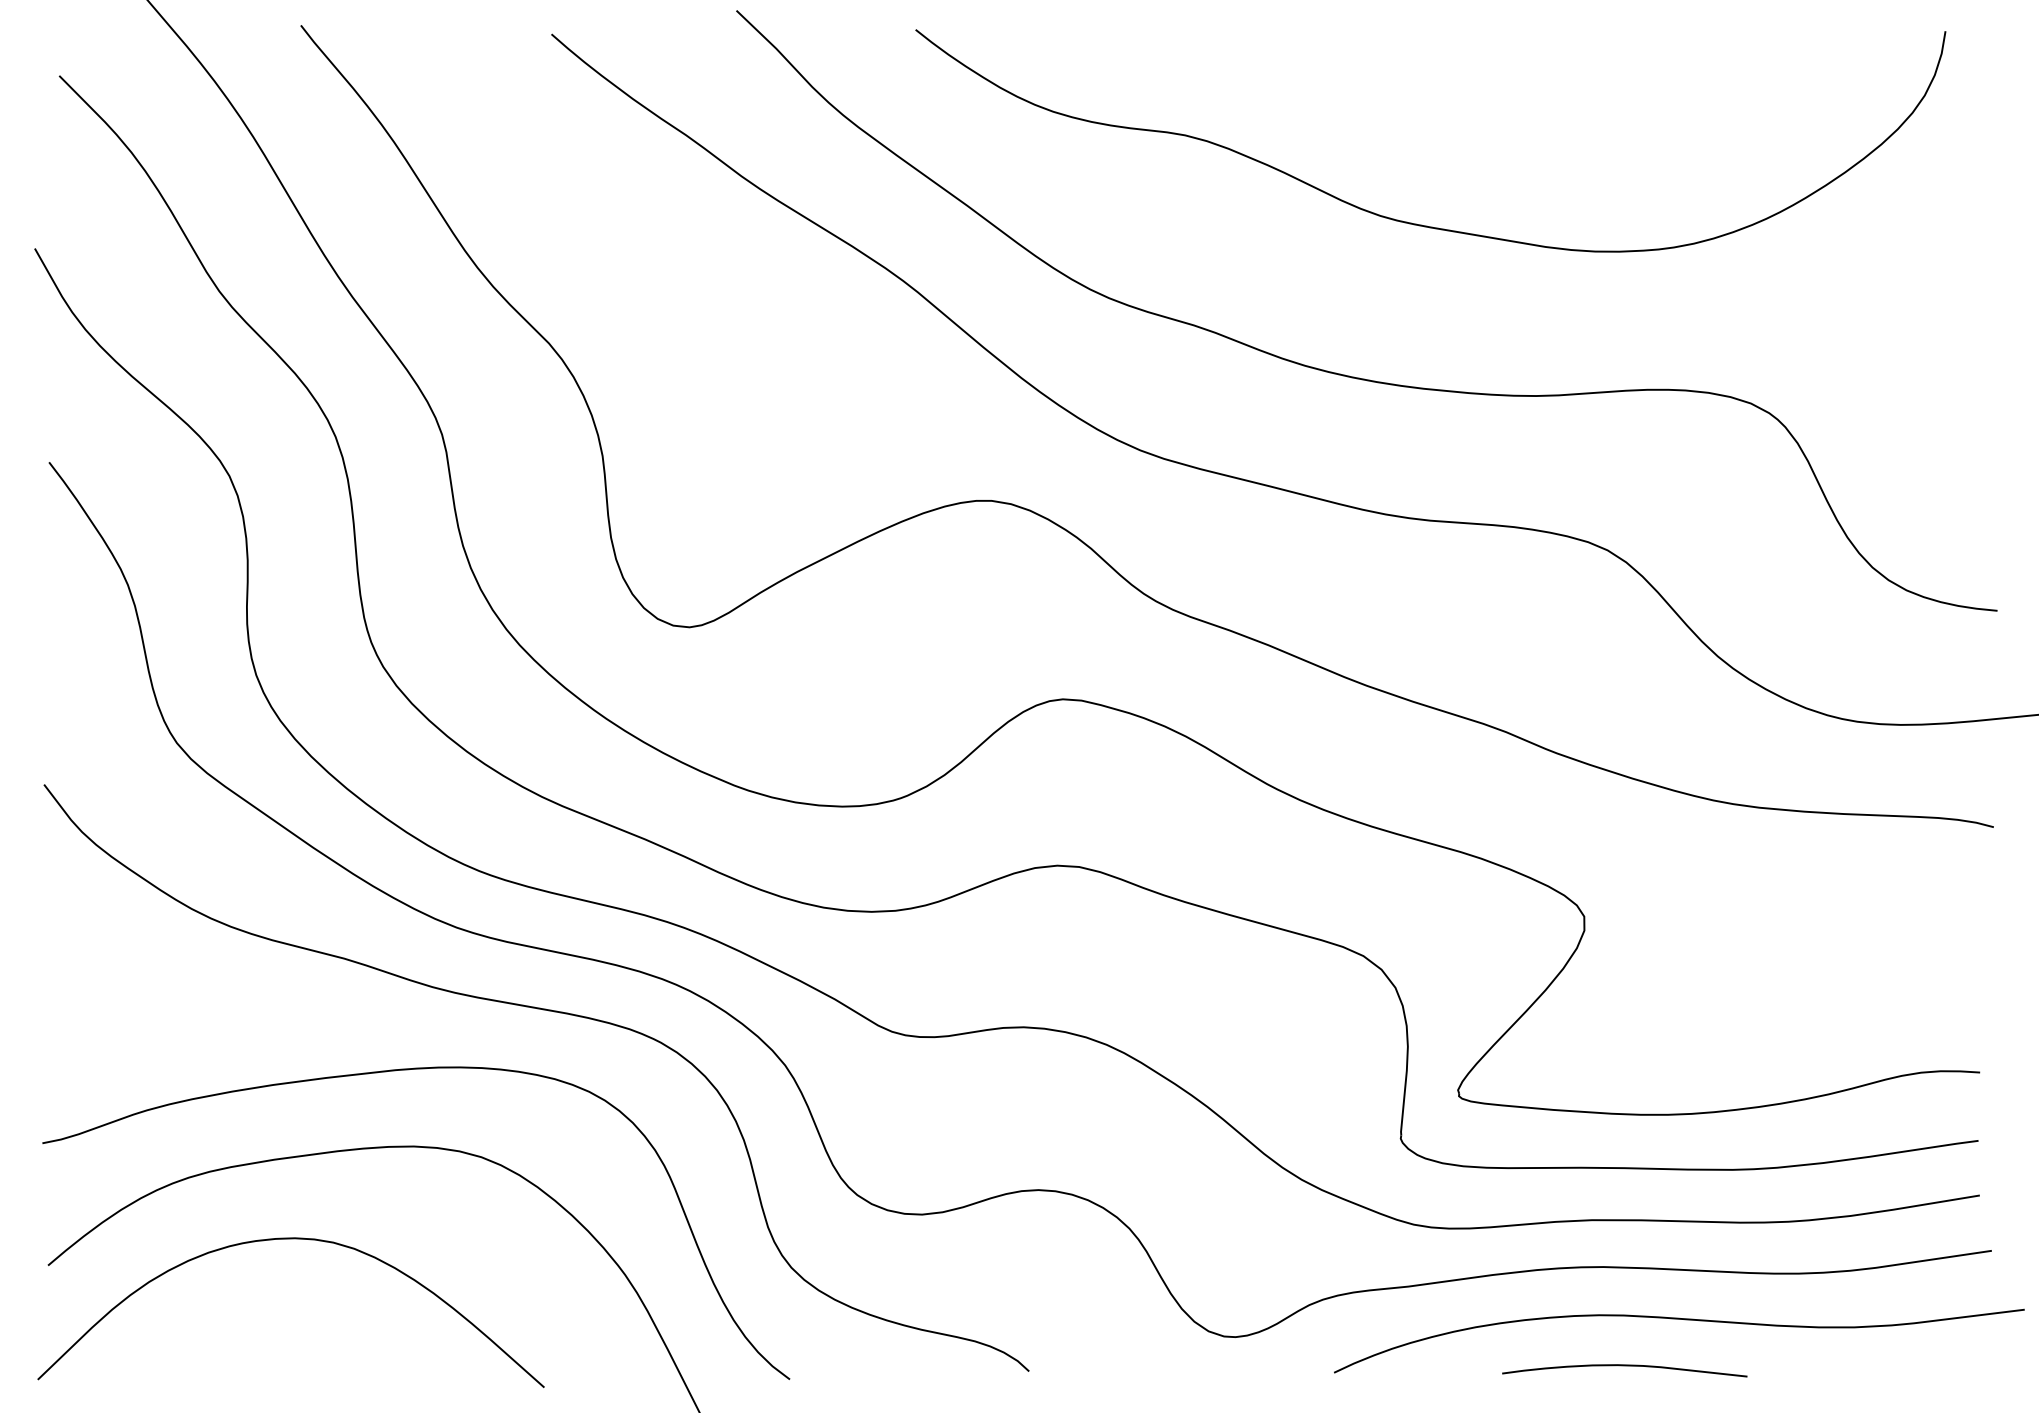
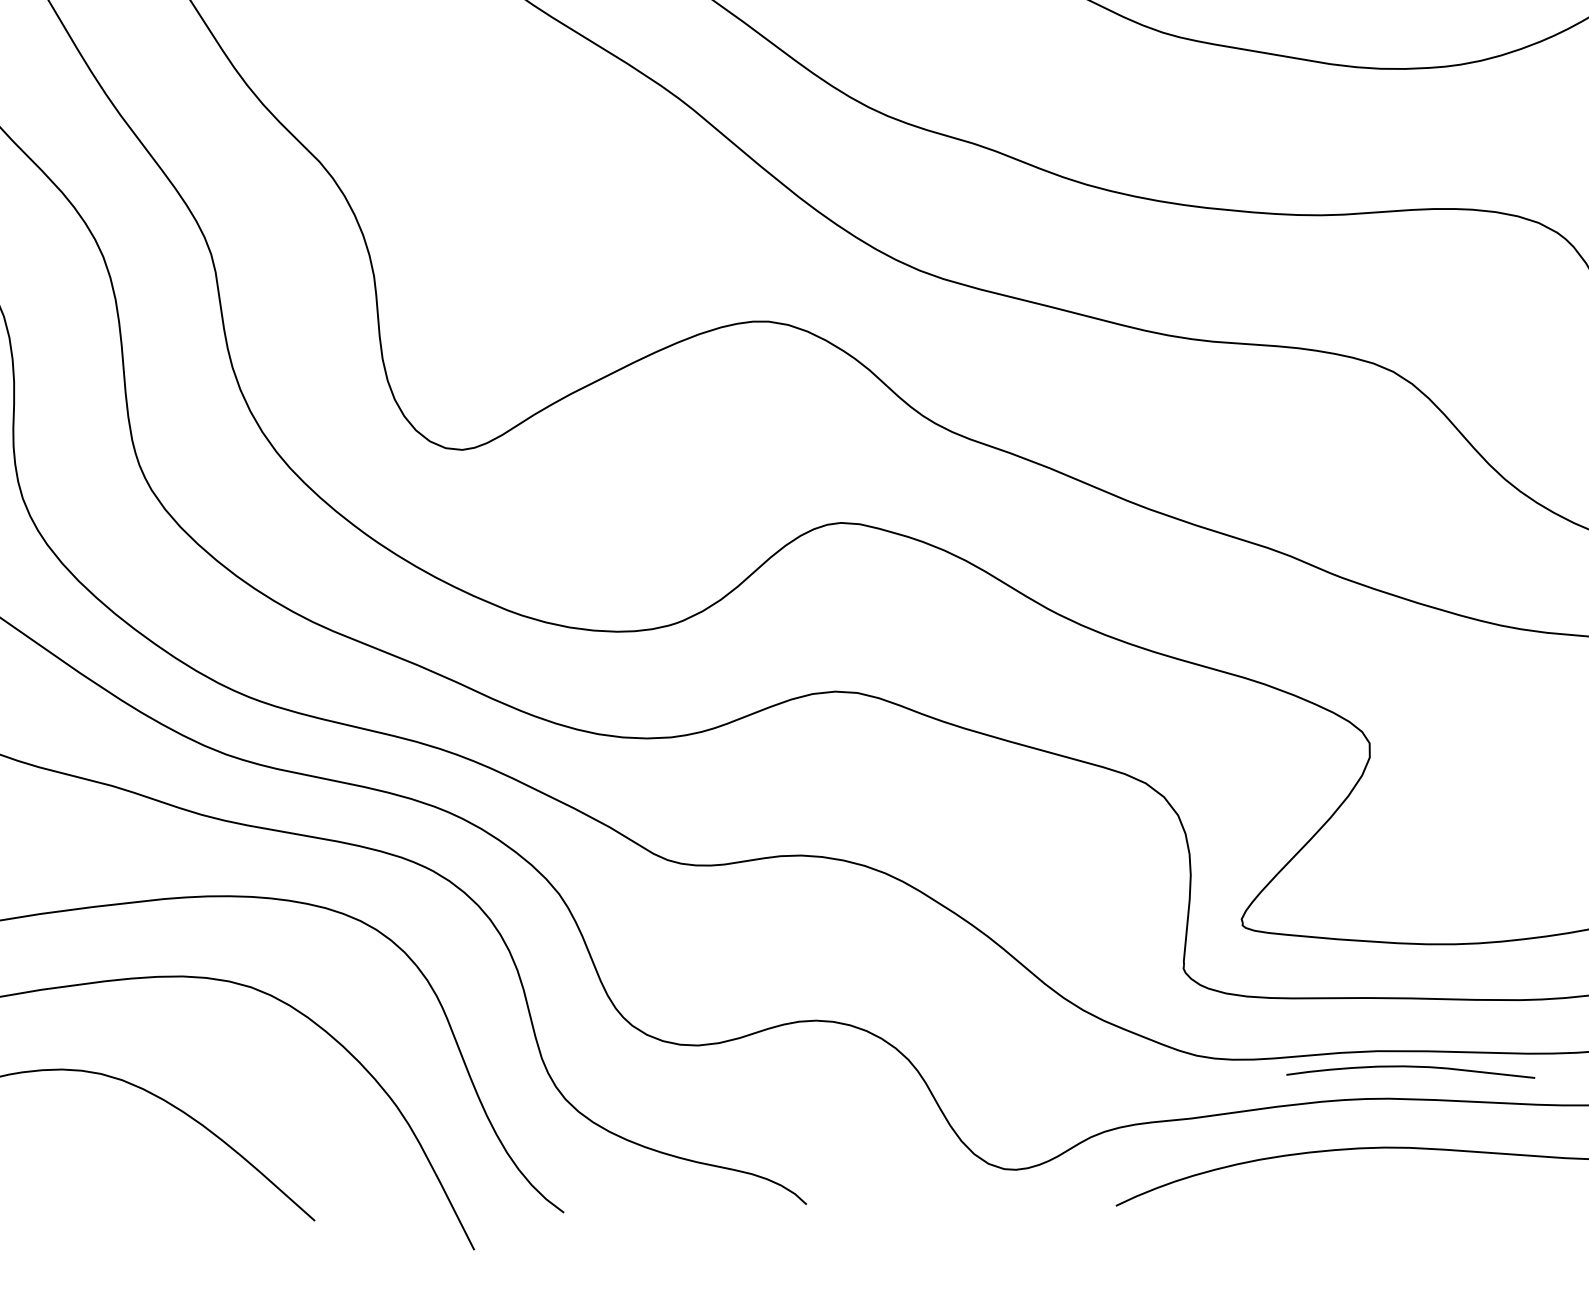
curve: (1624, 1366) -> (1410, 1067), moved

